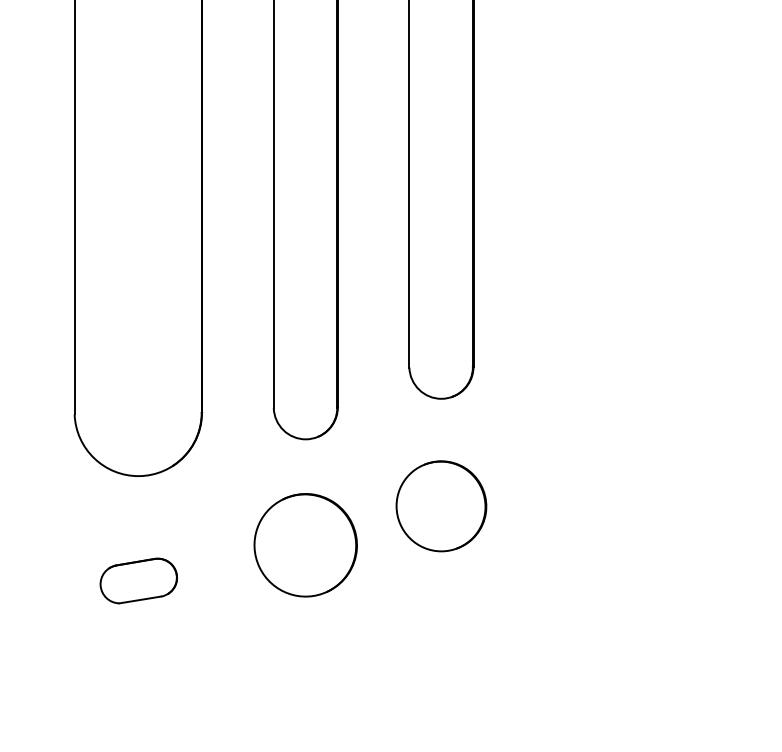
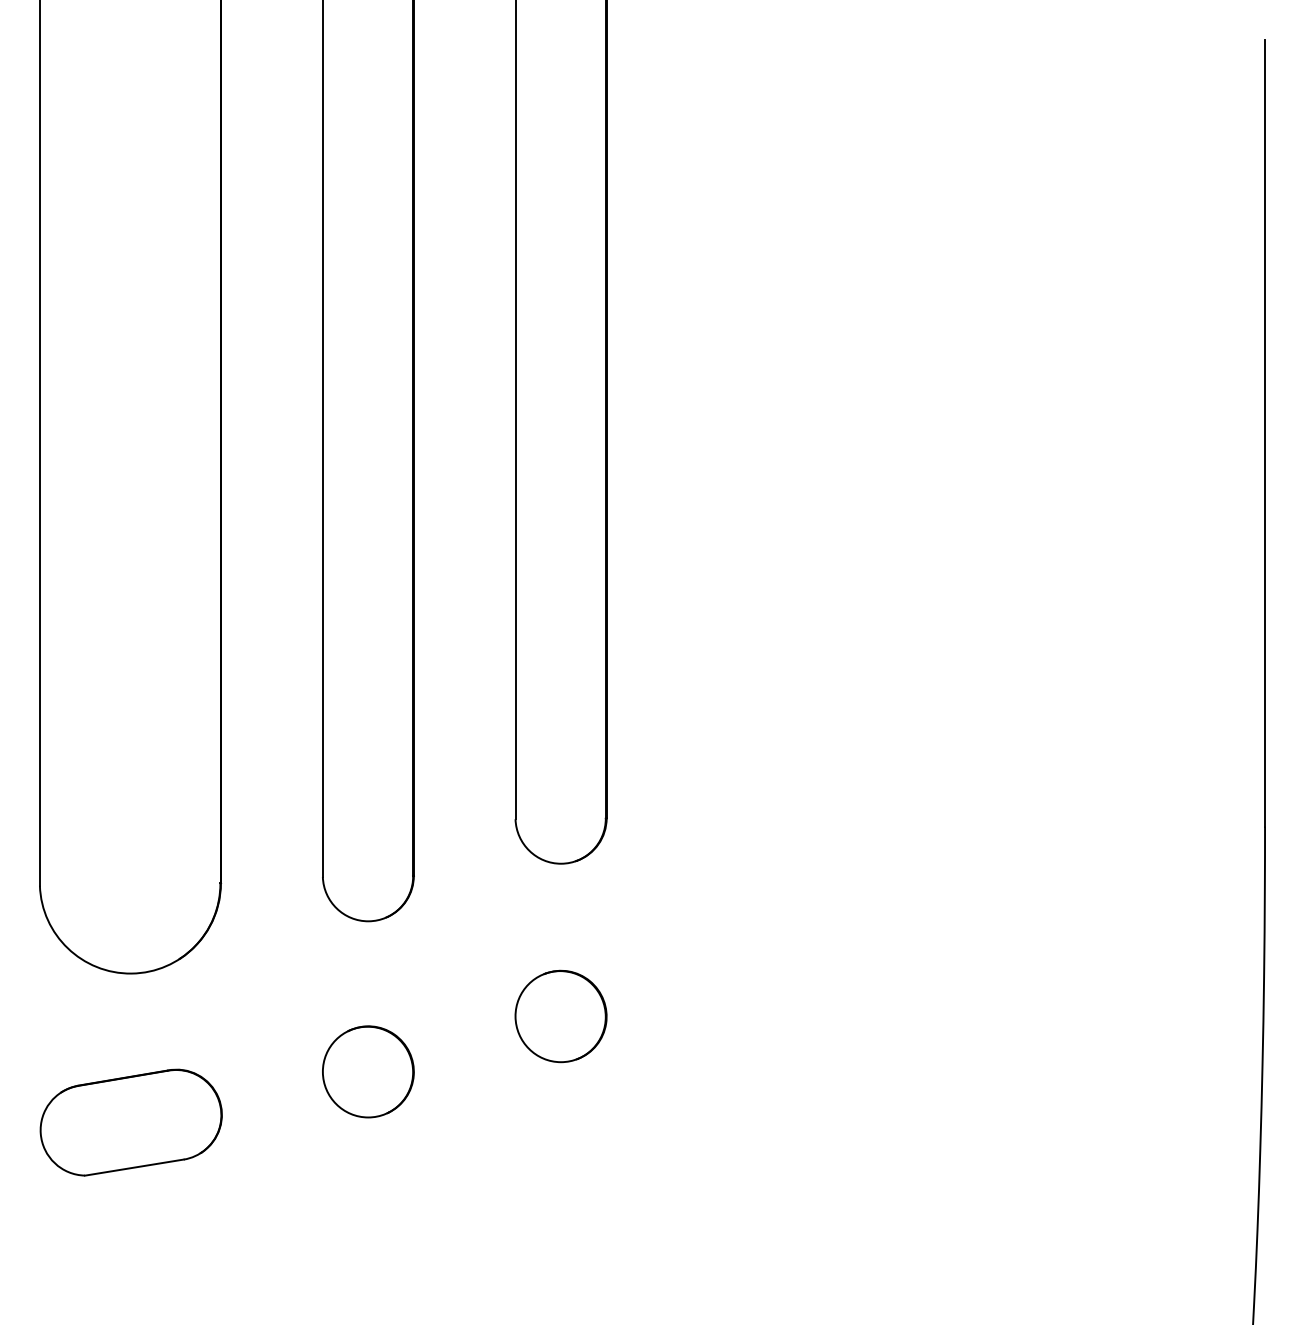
part: (441, 506) -> (560, 1016), size x0.71
part: (305, 545) -> (368, 1071), size x0.62
part: (138, 580) -> (130, 1122), size x1.67

